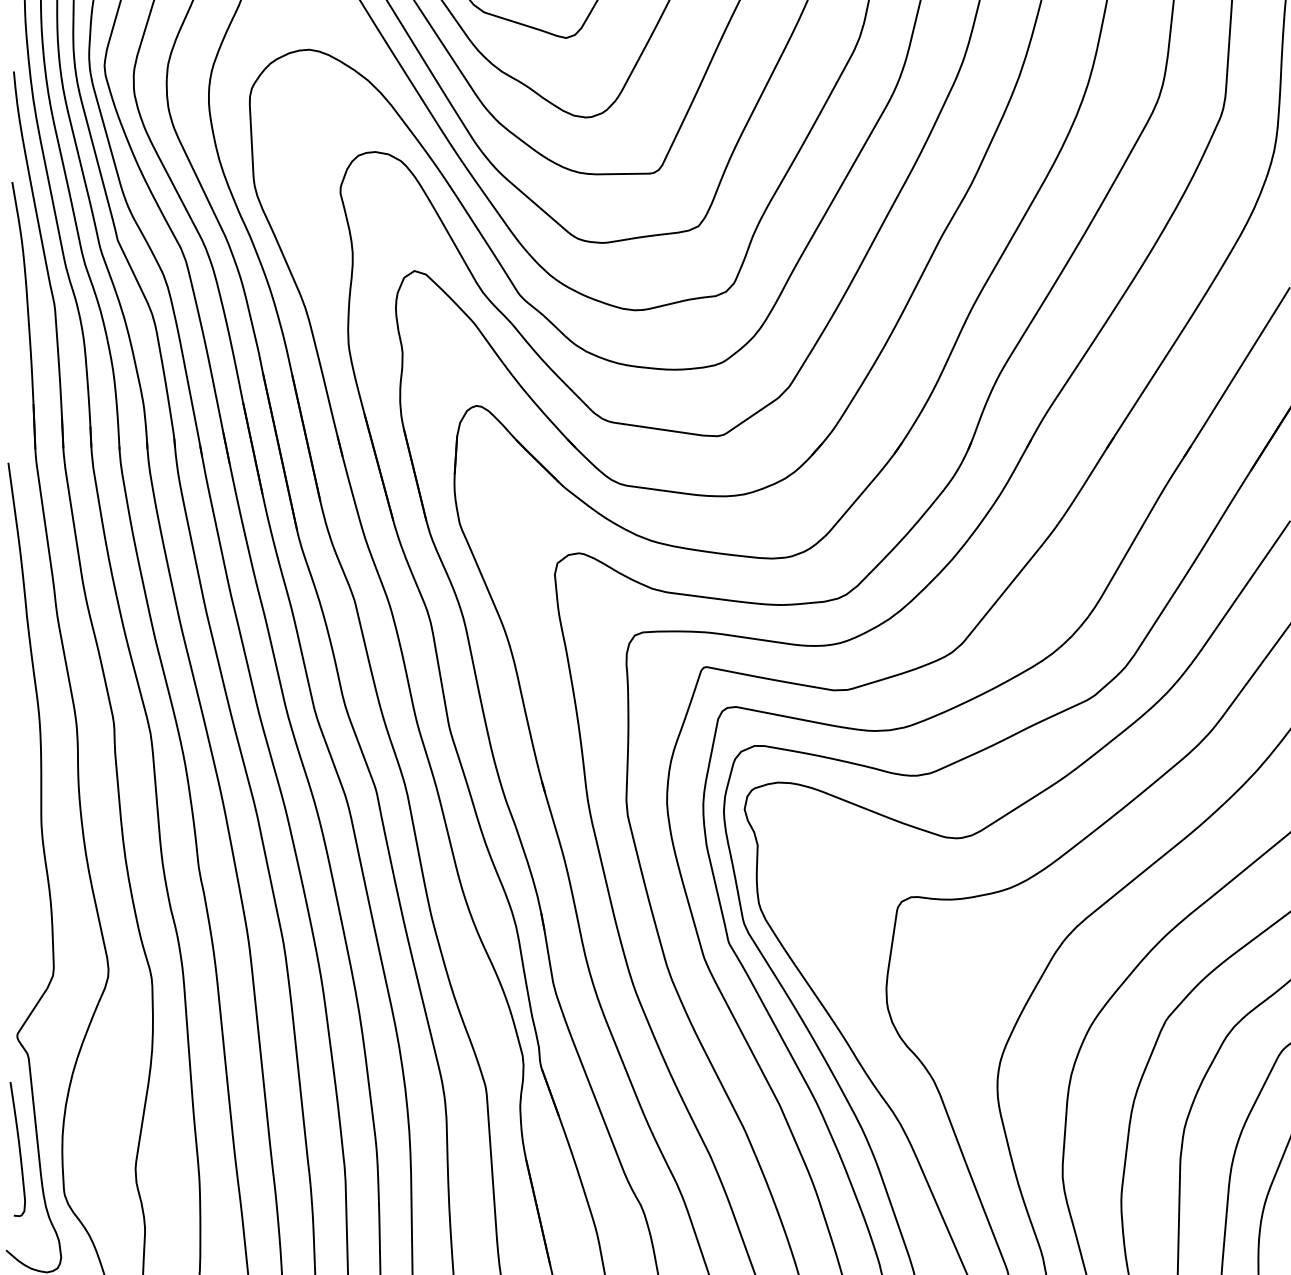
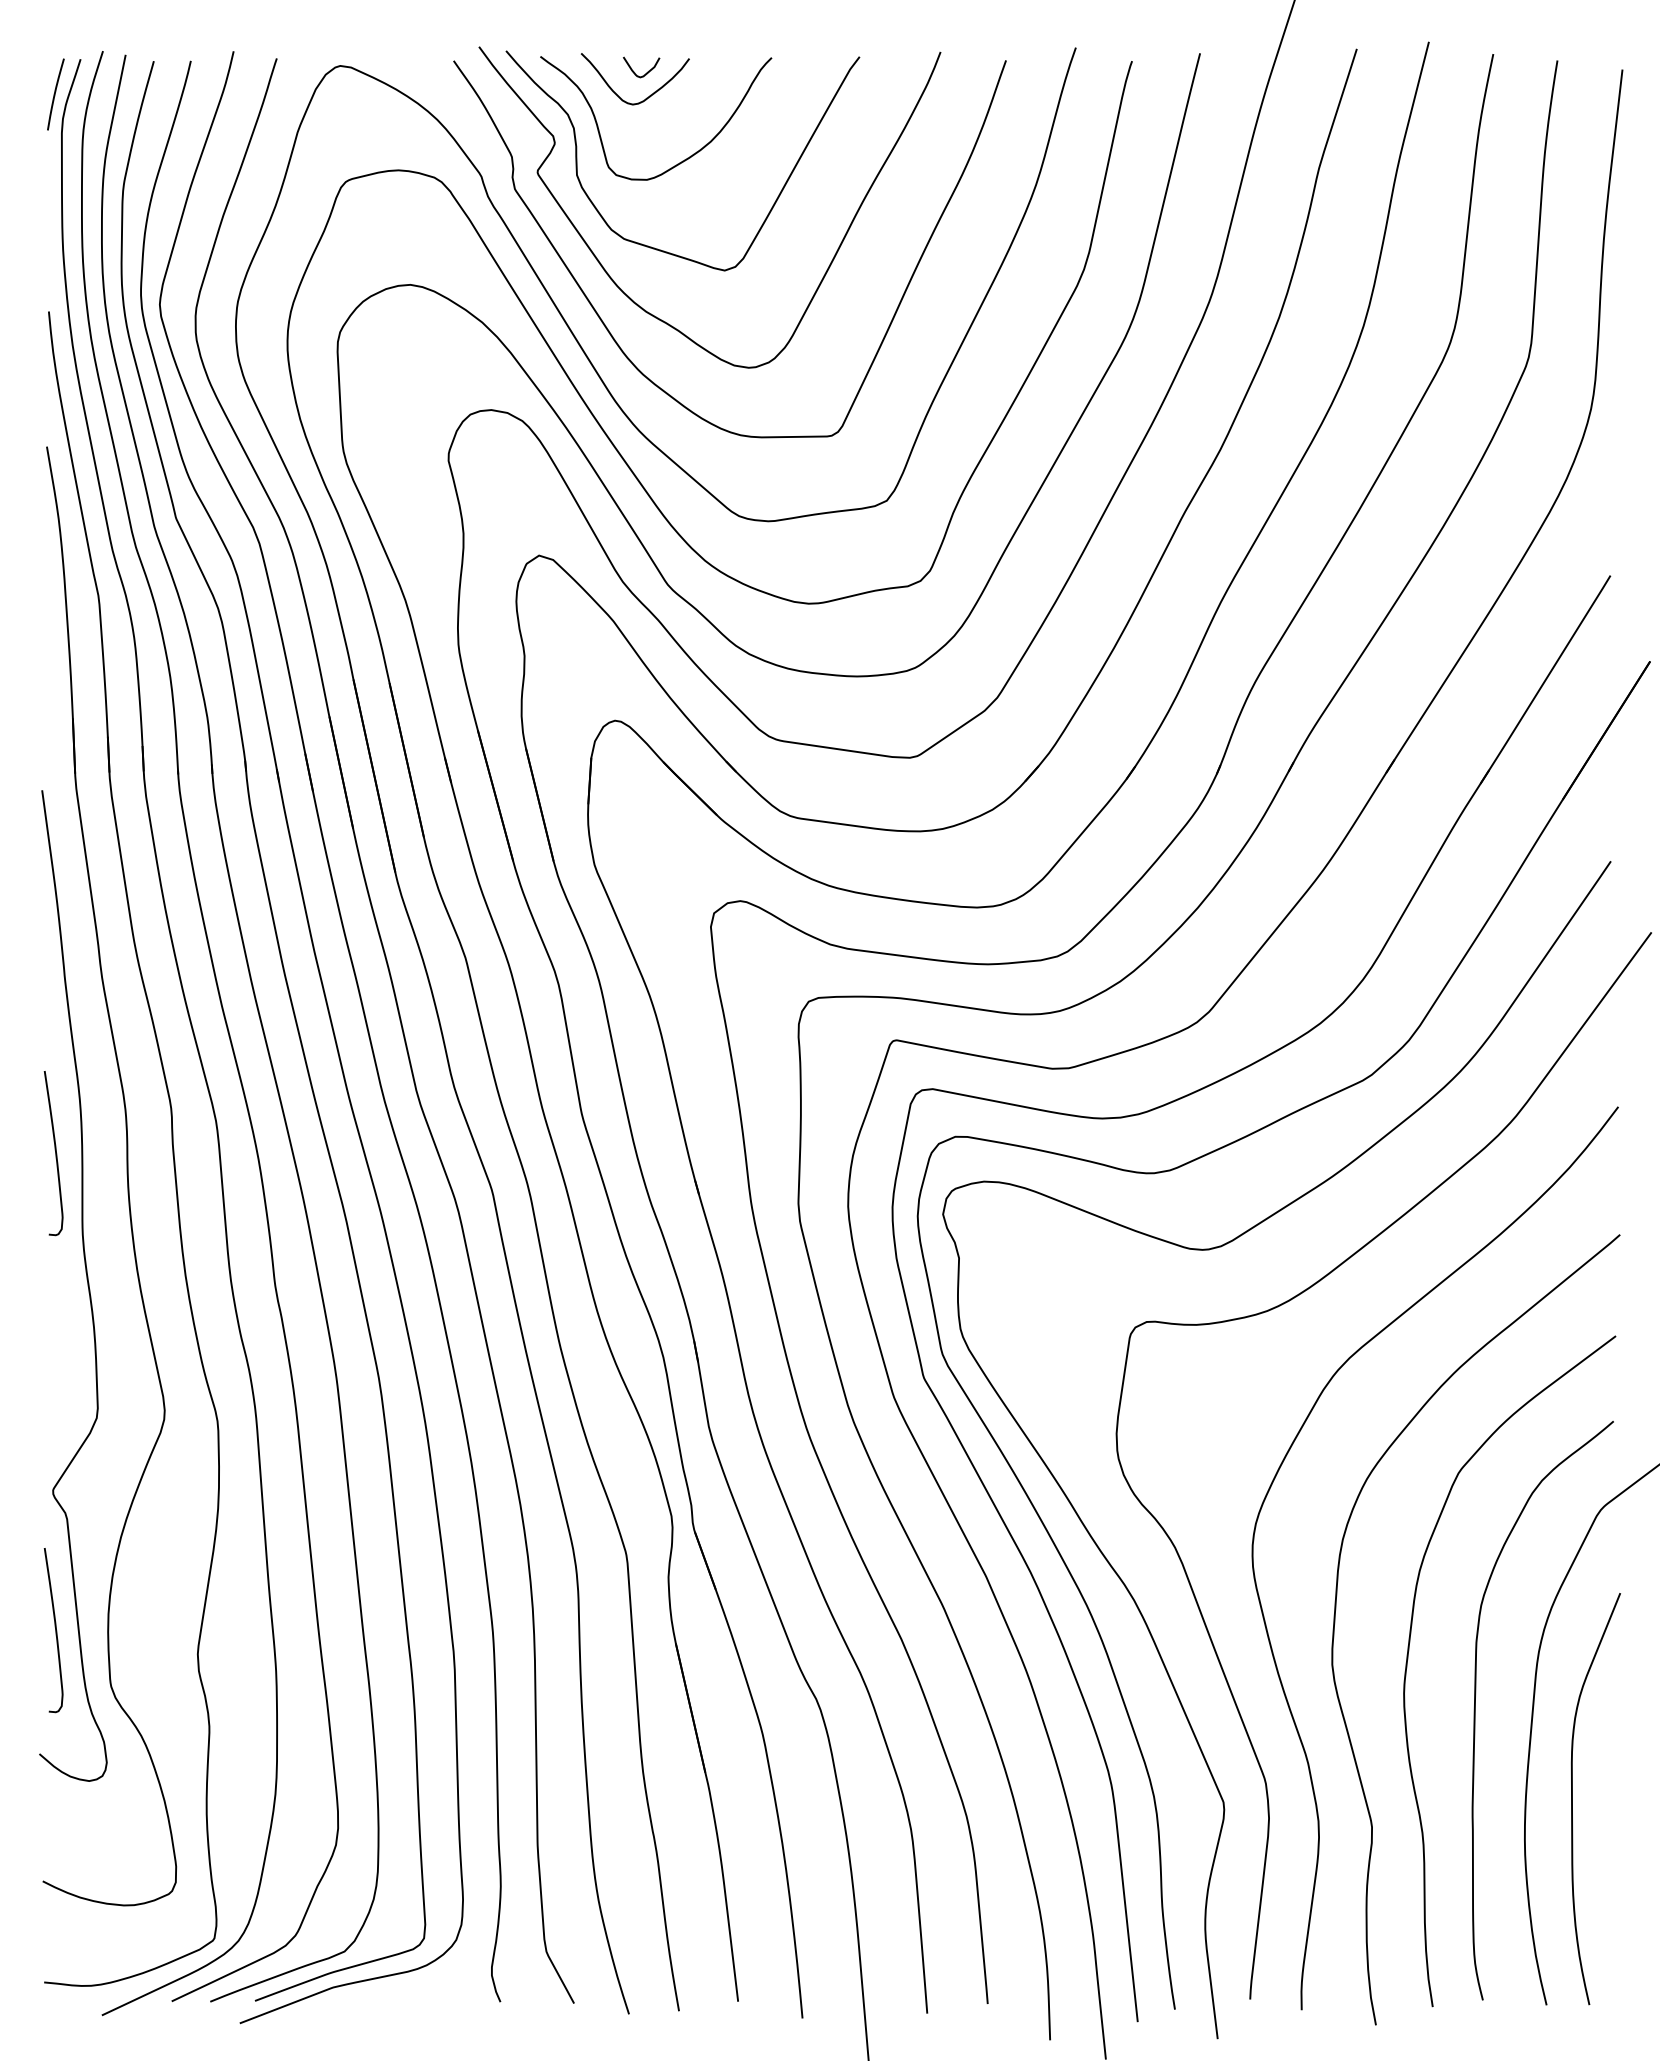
curve: (19, 759) -> (55, 1153), added

